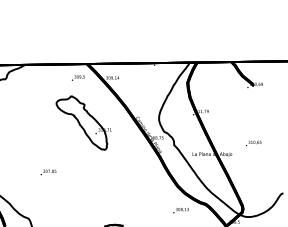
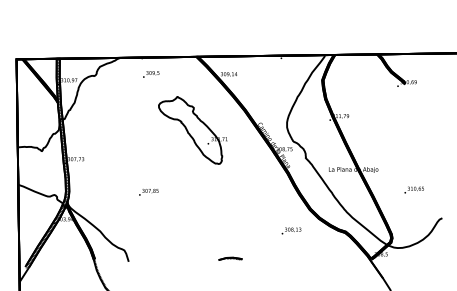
text: (78, 78) -> (151, 74), moved
text: (253, 142) -> (413, 189), moved
text: (181, 210) -> (291, 230), moved

